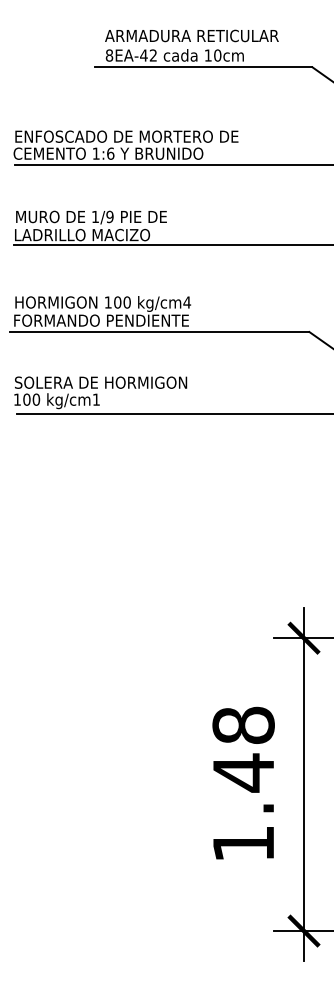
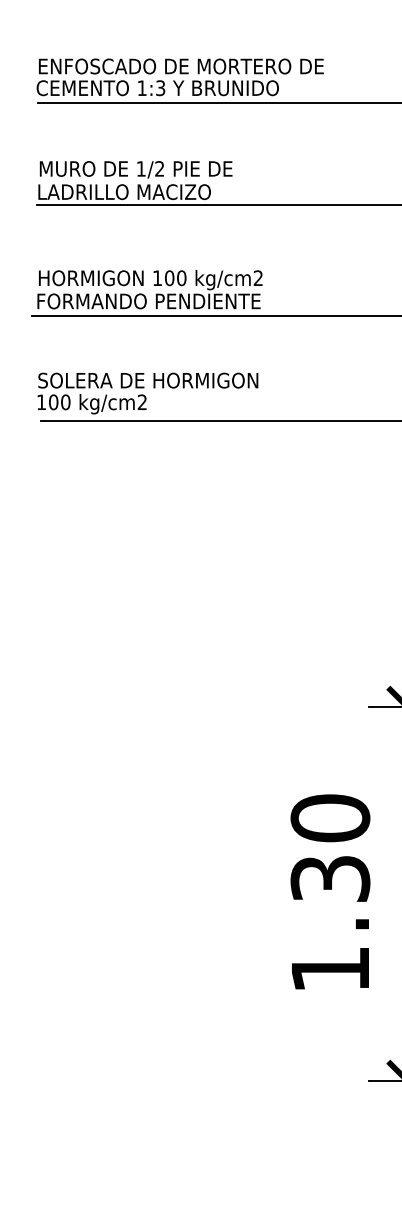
text: (110, 153) -> (160, 87), 1:6 -> 1:3
text: (109, 216) -> (159, 168), 1/9 -> 1/2
text: (187, 302) -> (258, 278), kg/cm4 -> kg/cm2
text: (95, 399) -> (141, 402), kg/cm1 -> kg/cm2
text: (243, 749) -> (330, 849), 1.48 -> 1.30

